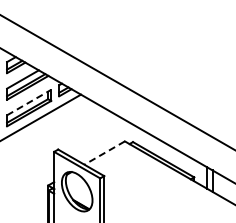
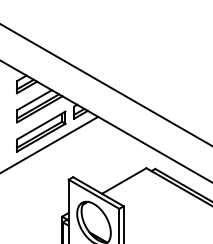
line: (29, 102) -> (41, 125), dashed -> solid
line: (104, 153) -> (124, 181), dashed -> solid

